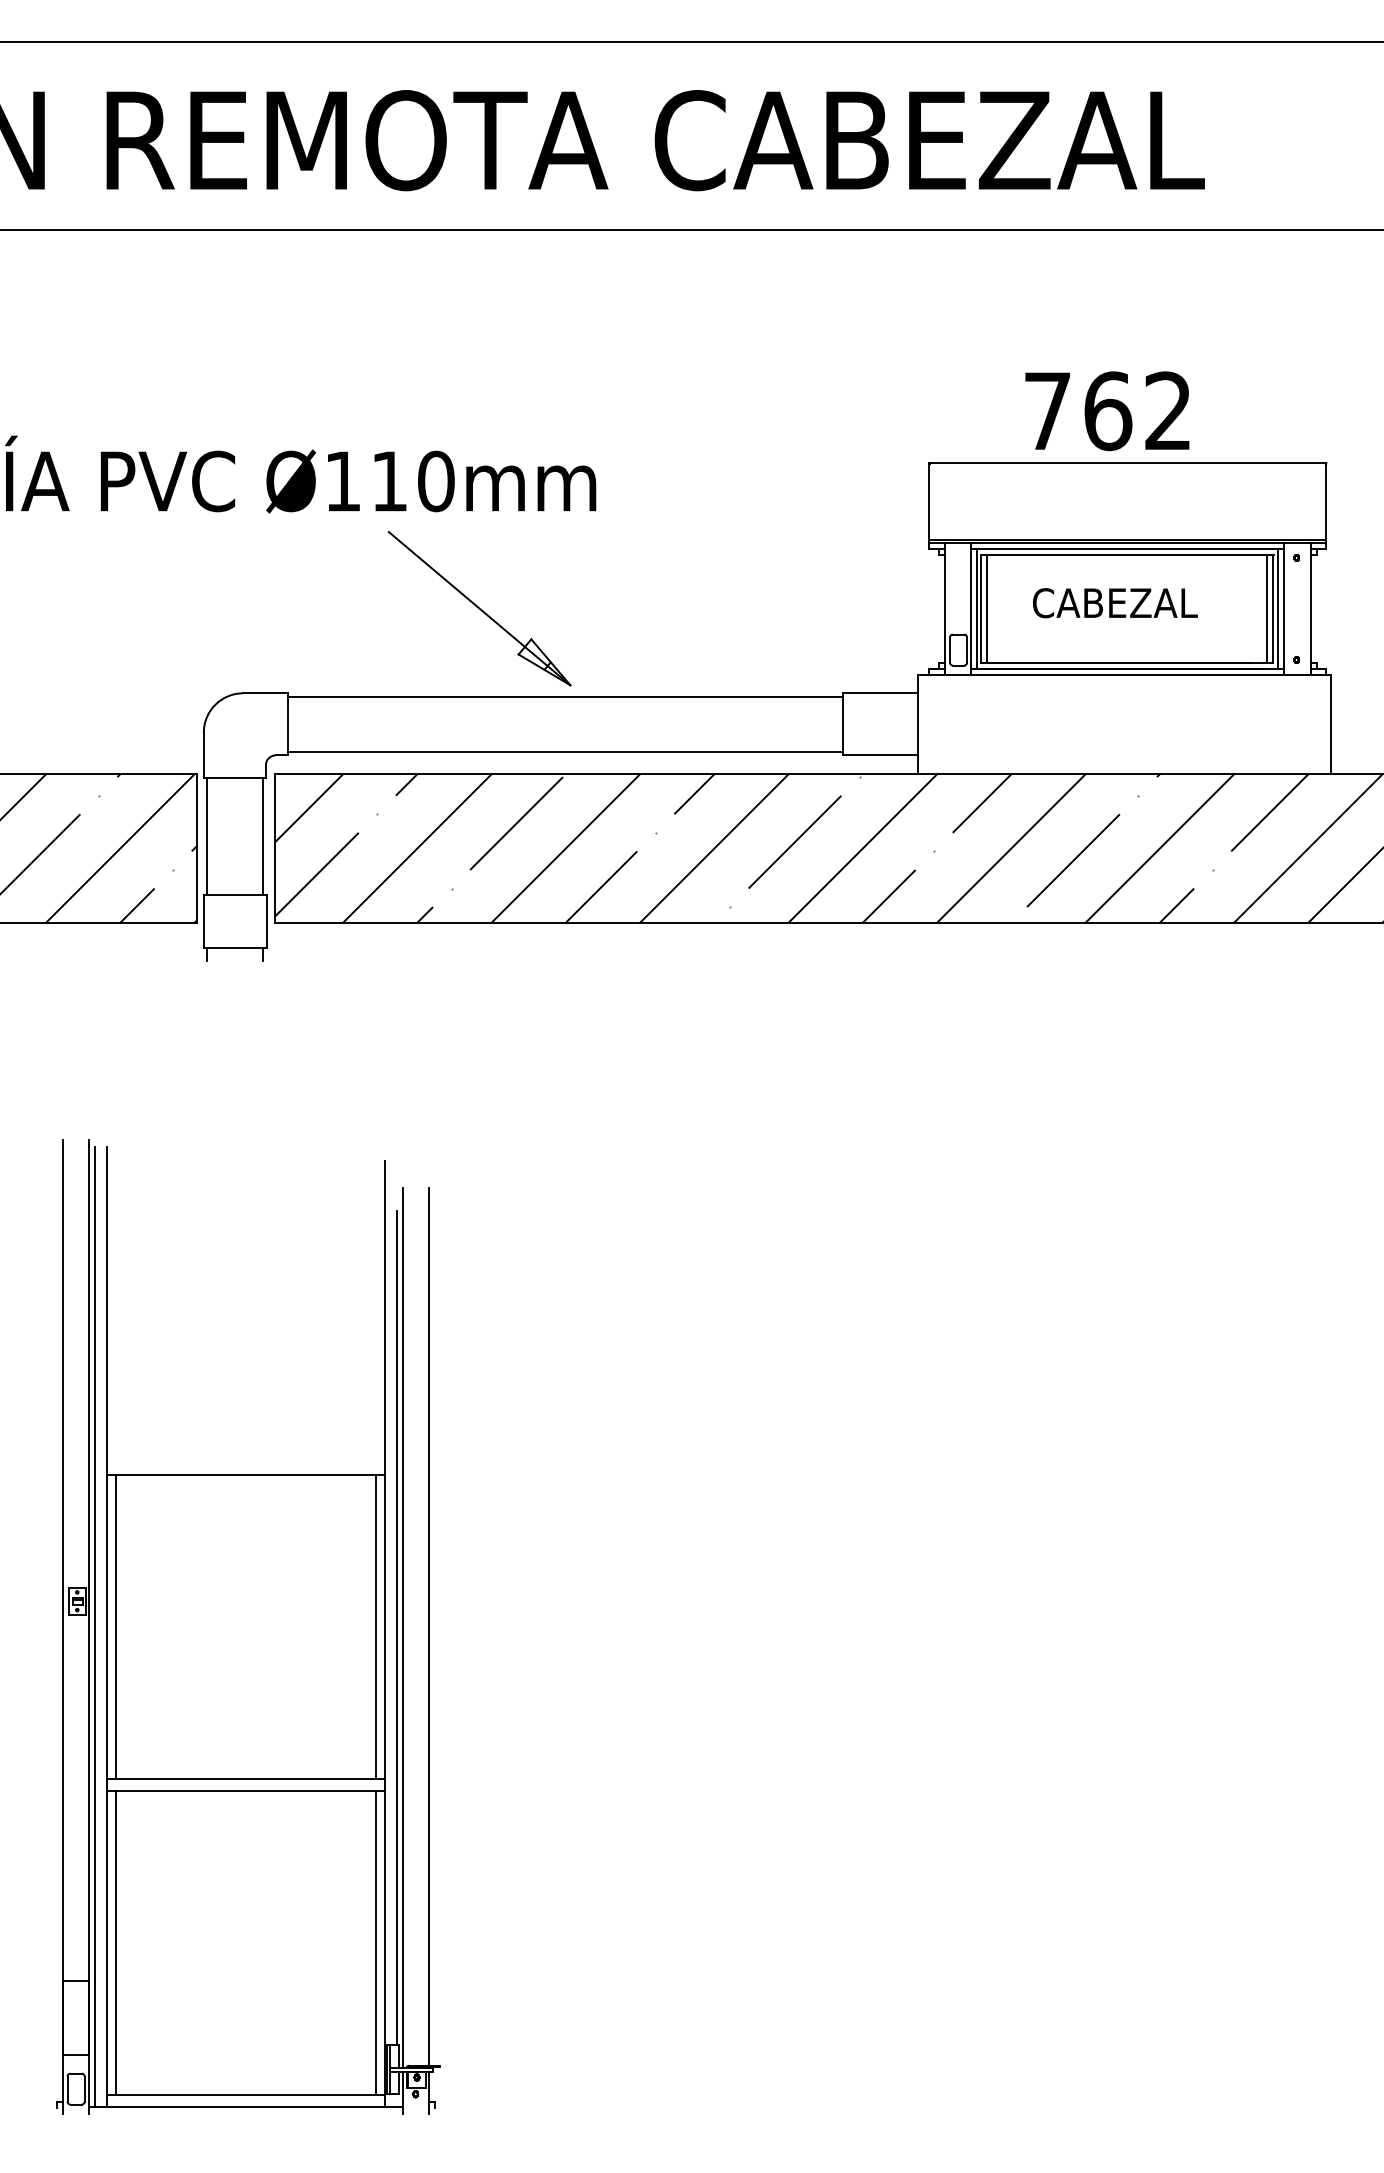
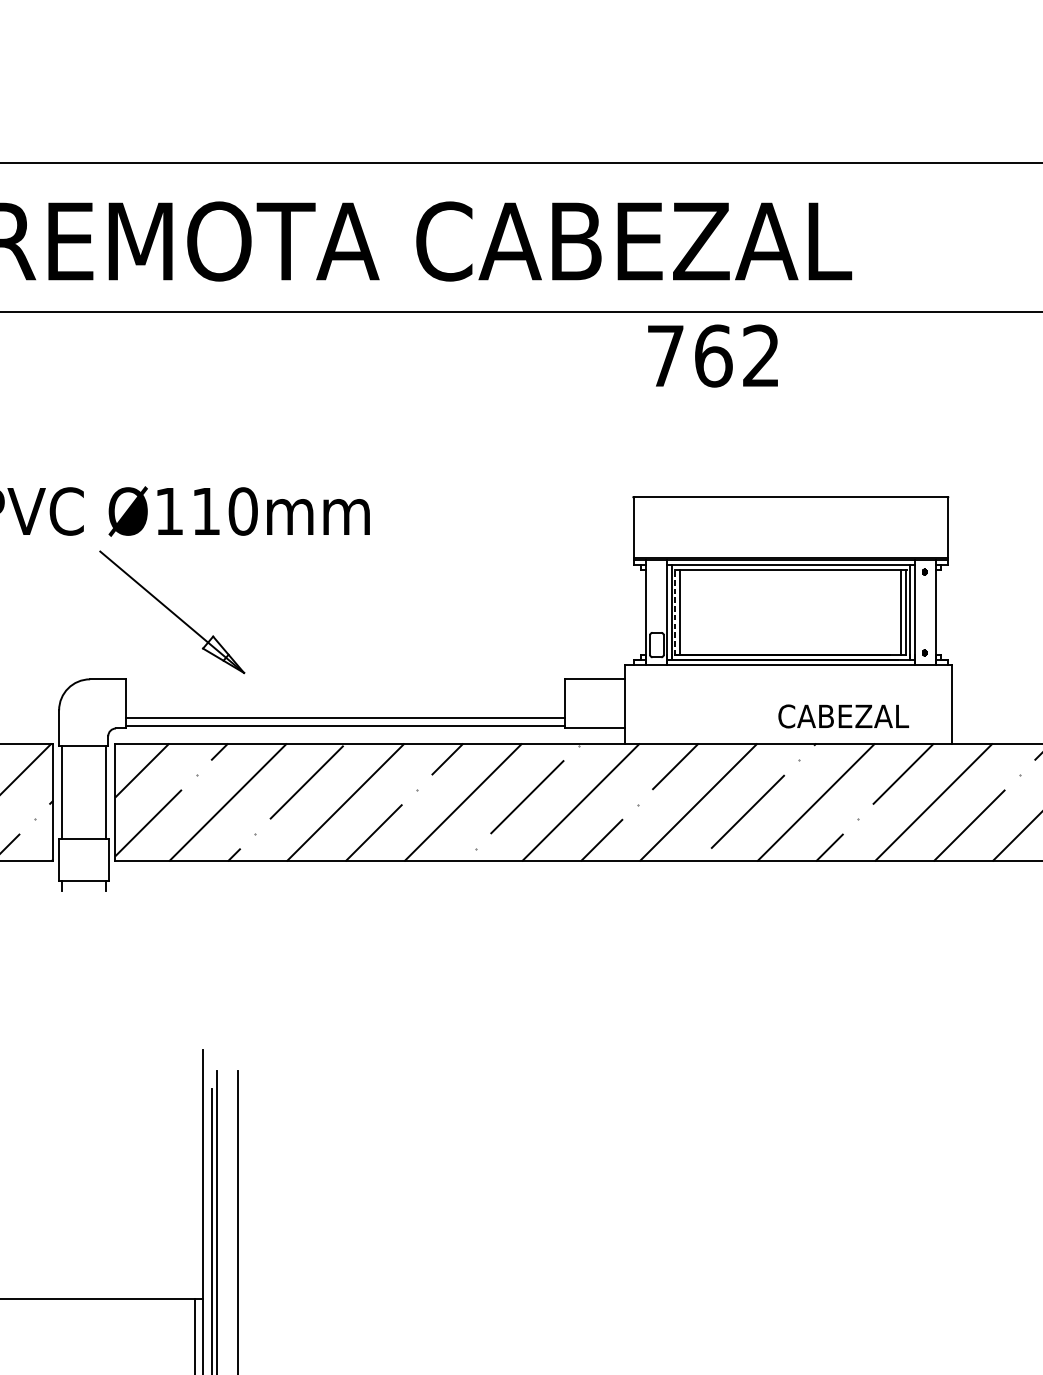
text: (1107, 411) -> (713, 356), moved
text: (1115, 603) -> (843, 716), moved
part: (479, 608) -> (172, 612), moved
line: (981, 609) -> (675, 612), solid -> dashed
line: (565, 696) -> (345, 718), moved

